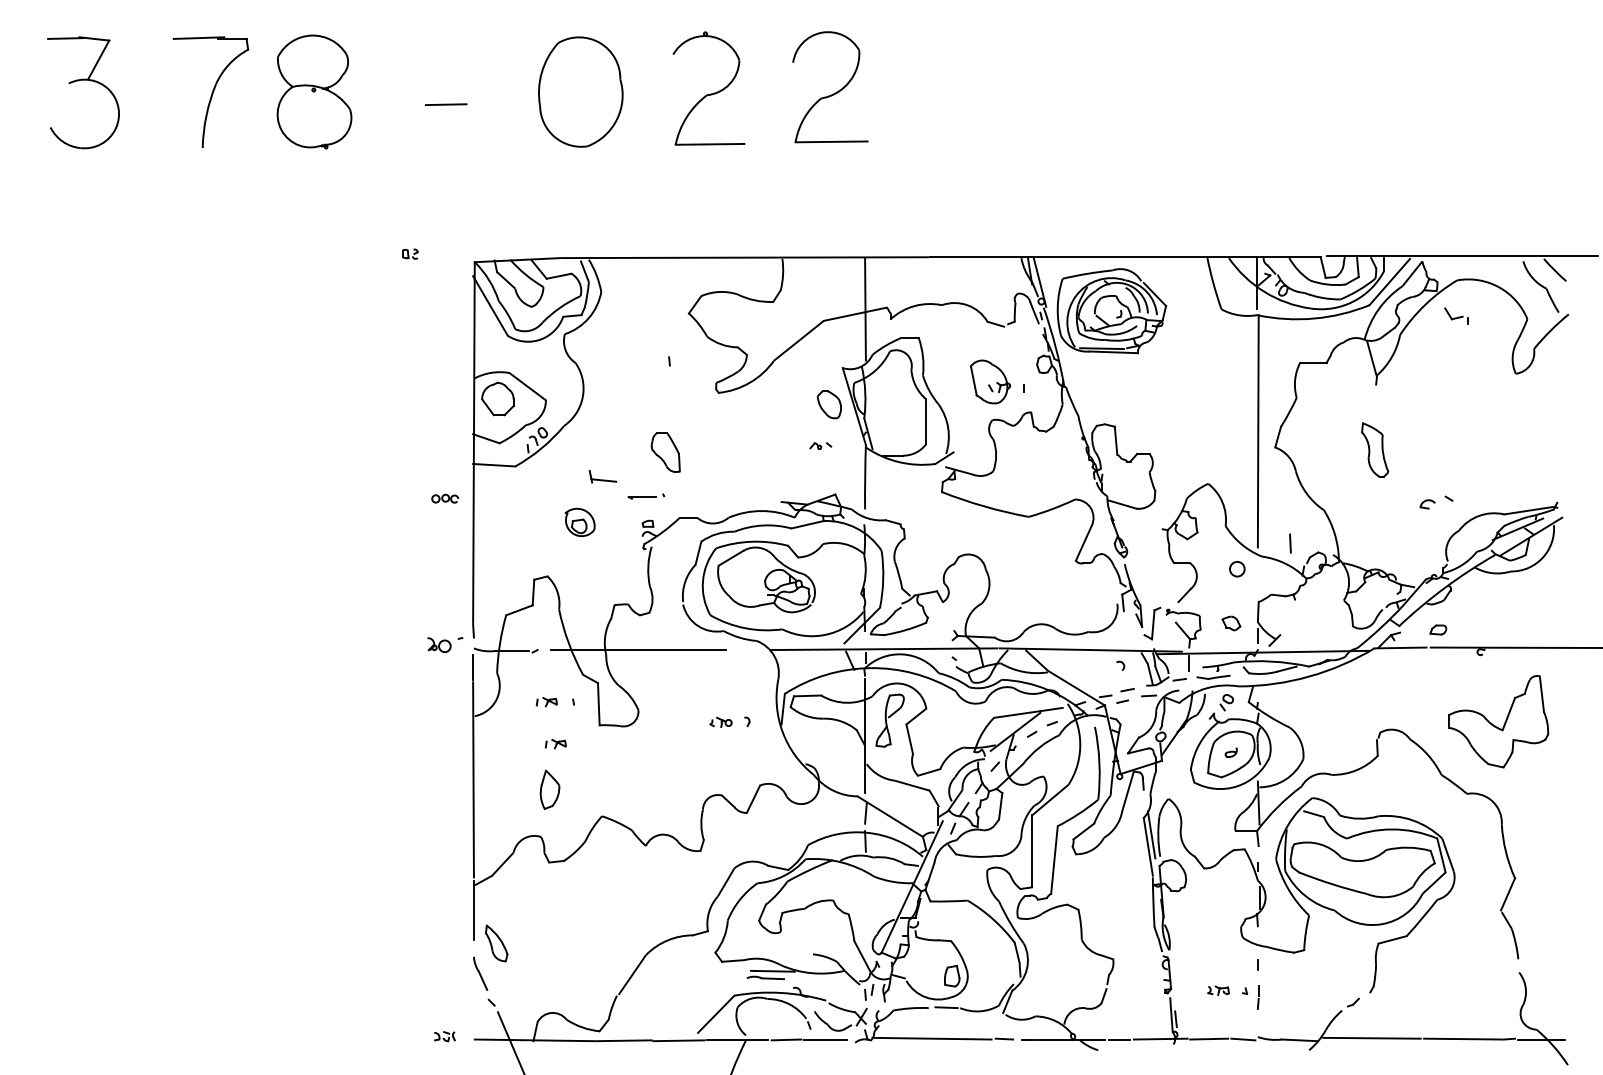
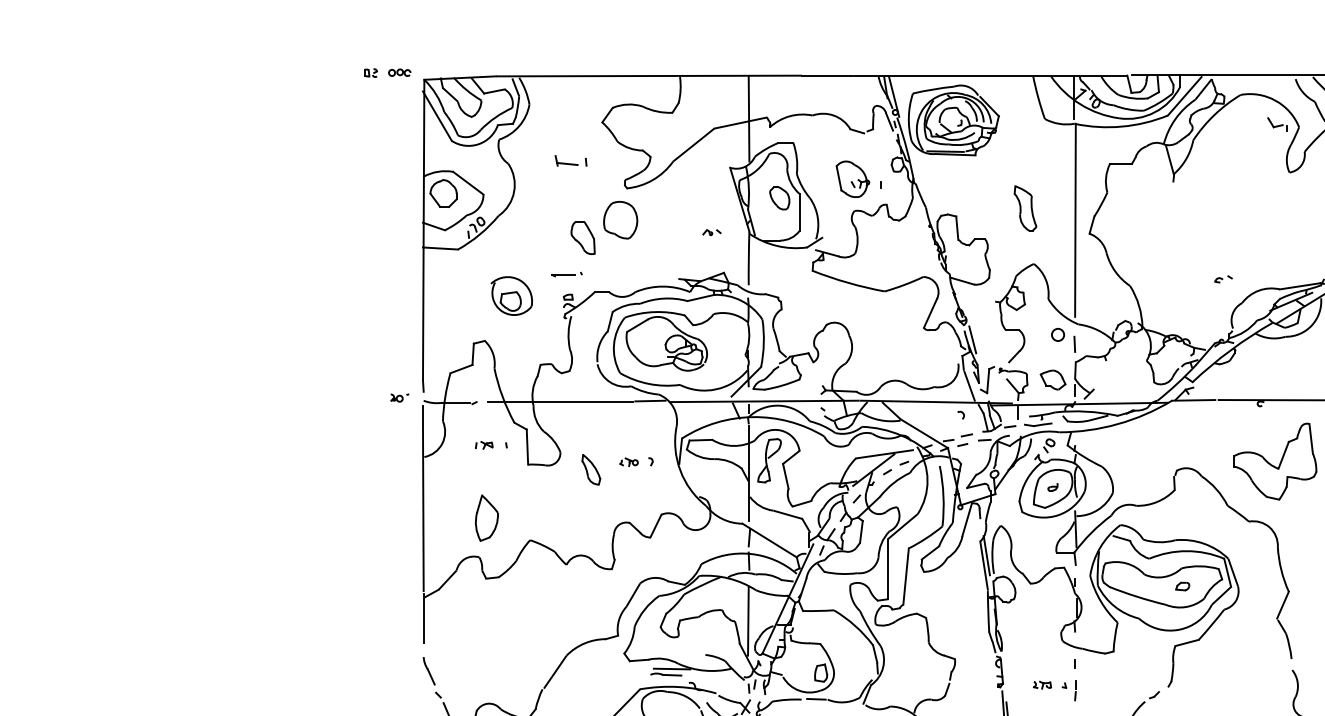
part: (1456, 315) -> (1277, 124), moved
part: (828, 404) -> (778, 198), moved
part: (710, 431) -> (620, 220), added
part: (1375, 449) -> (1025, 208), moved
part: (602, 476) -> (566, 160), moved
part: (445, 498) -> (400, 72), moved
part: (1436, 501) -> (1223, 278), size x0.62
part: (579, 522) -> (511, 296), size x1.67
line: (1290, 543) -> (1074, 344), moved
line: (1134, 575) -> (972, 340), added
part: (1231, 623) -> (1053, 380), size x1.67
part: (1438, 629) -> (1182, 586), moved
line: (1130, 630) -> (969, 385), added
part: (445, 645) -> (400, 398), size x0.62
line: (746, 648) -> (650, 400), added
part: (555, 744) -> (491, 480), removed
part: (549, 789) -> (486, 517), size x1.43
line: (864, 913) -> (748, 621), added
part: (496, 943) -> (591, 469), moved

